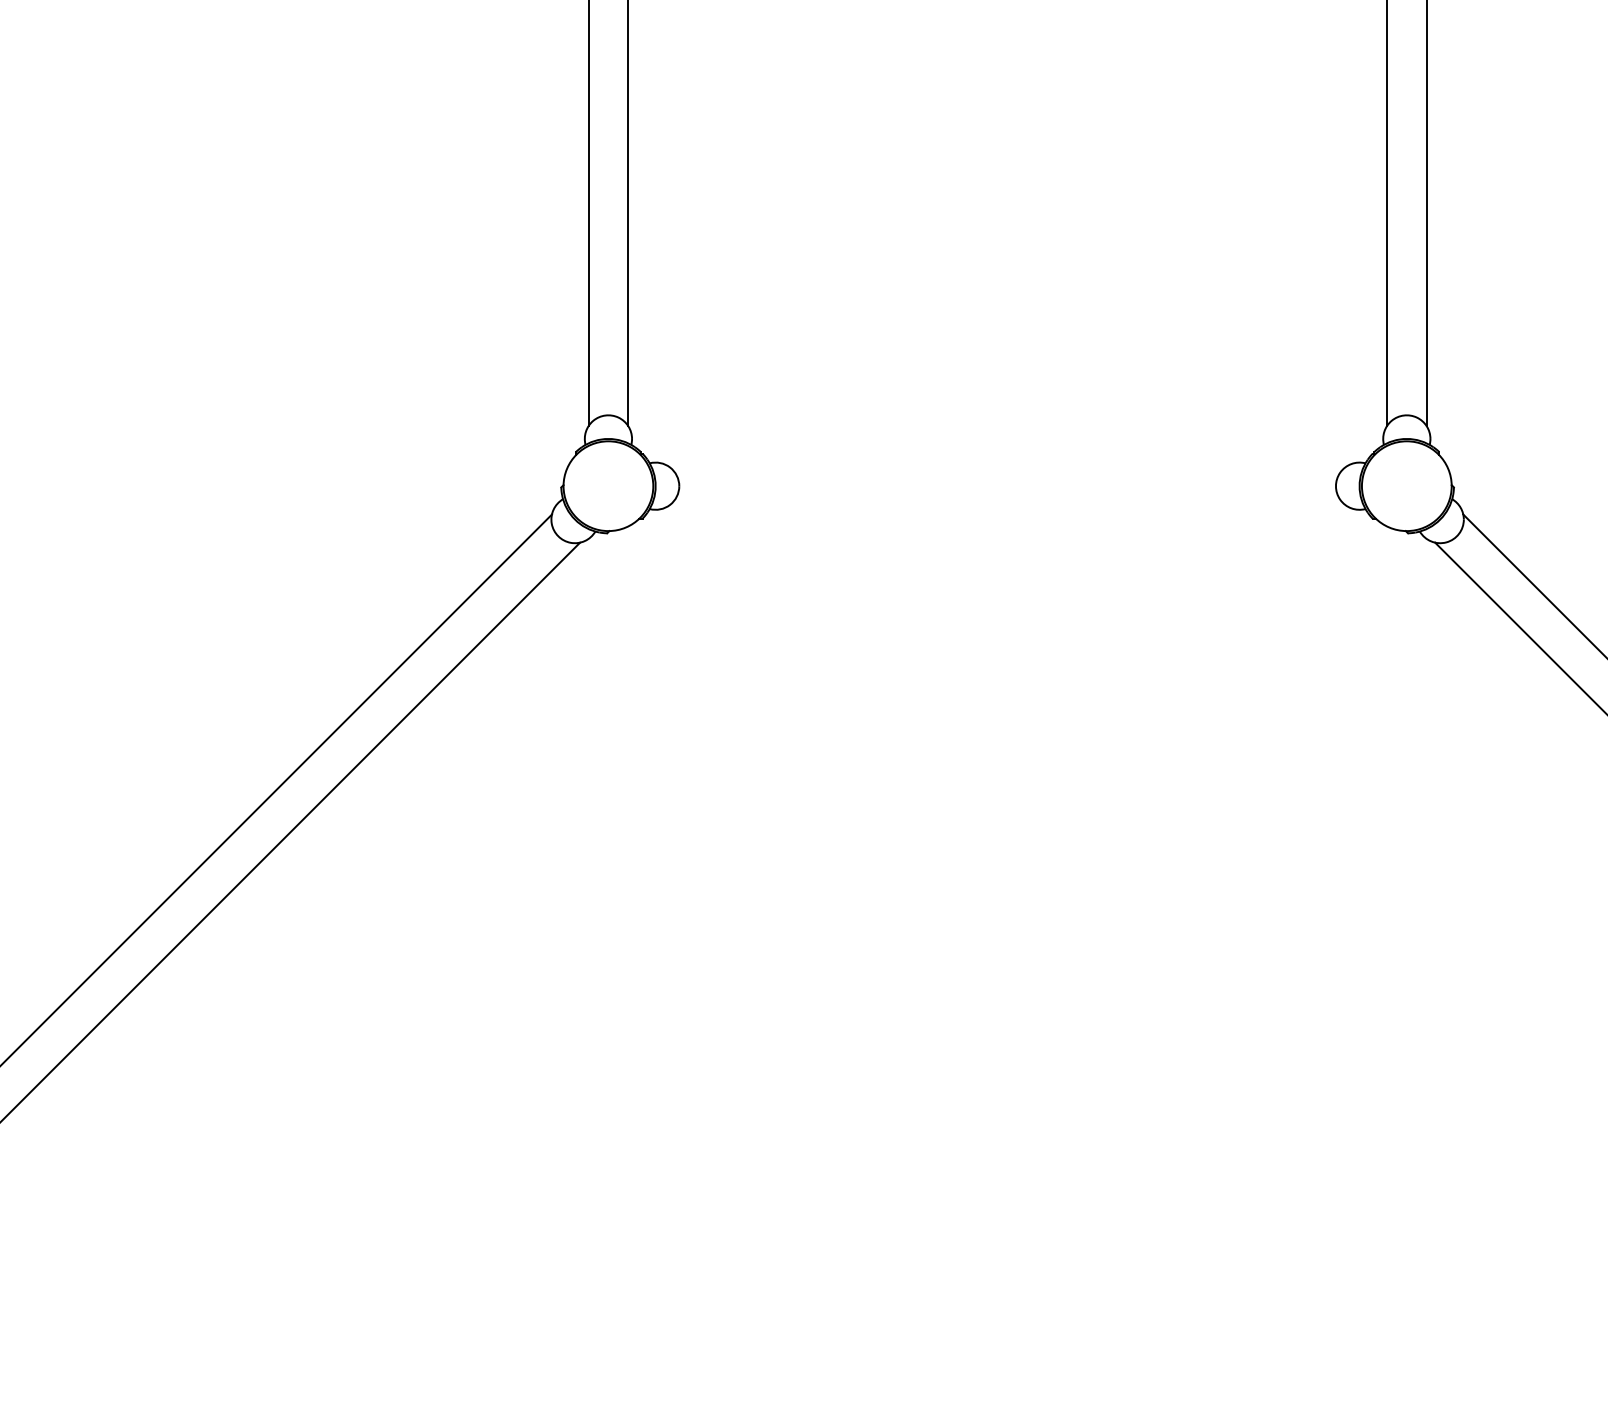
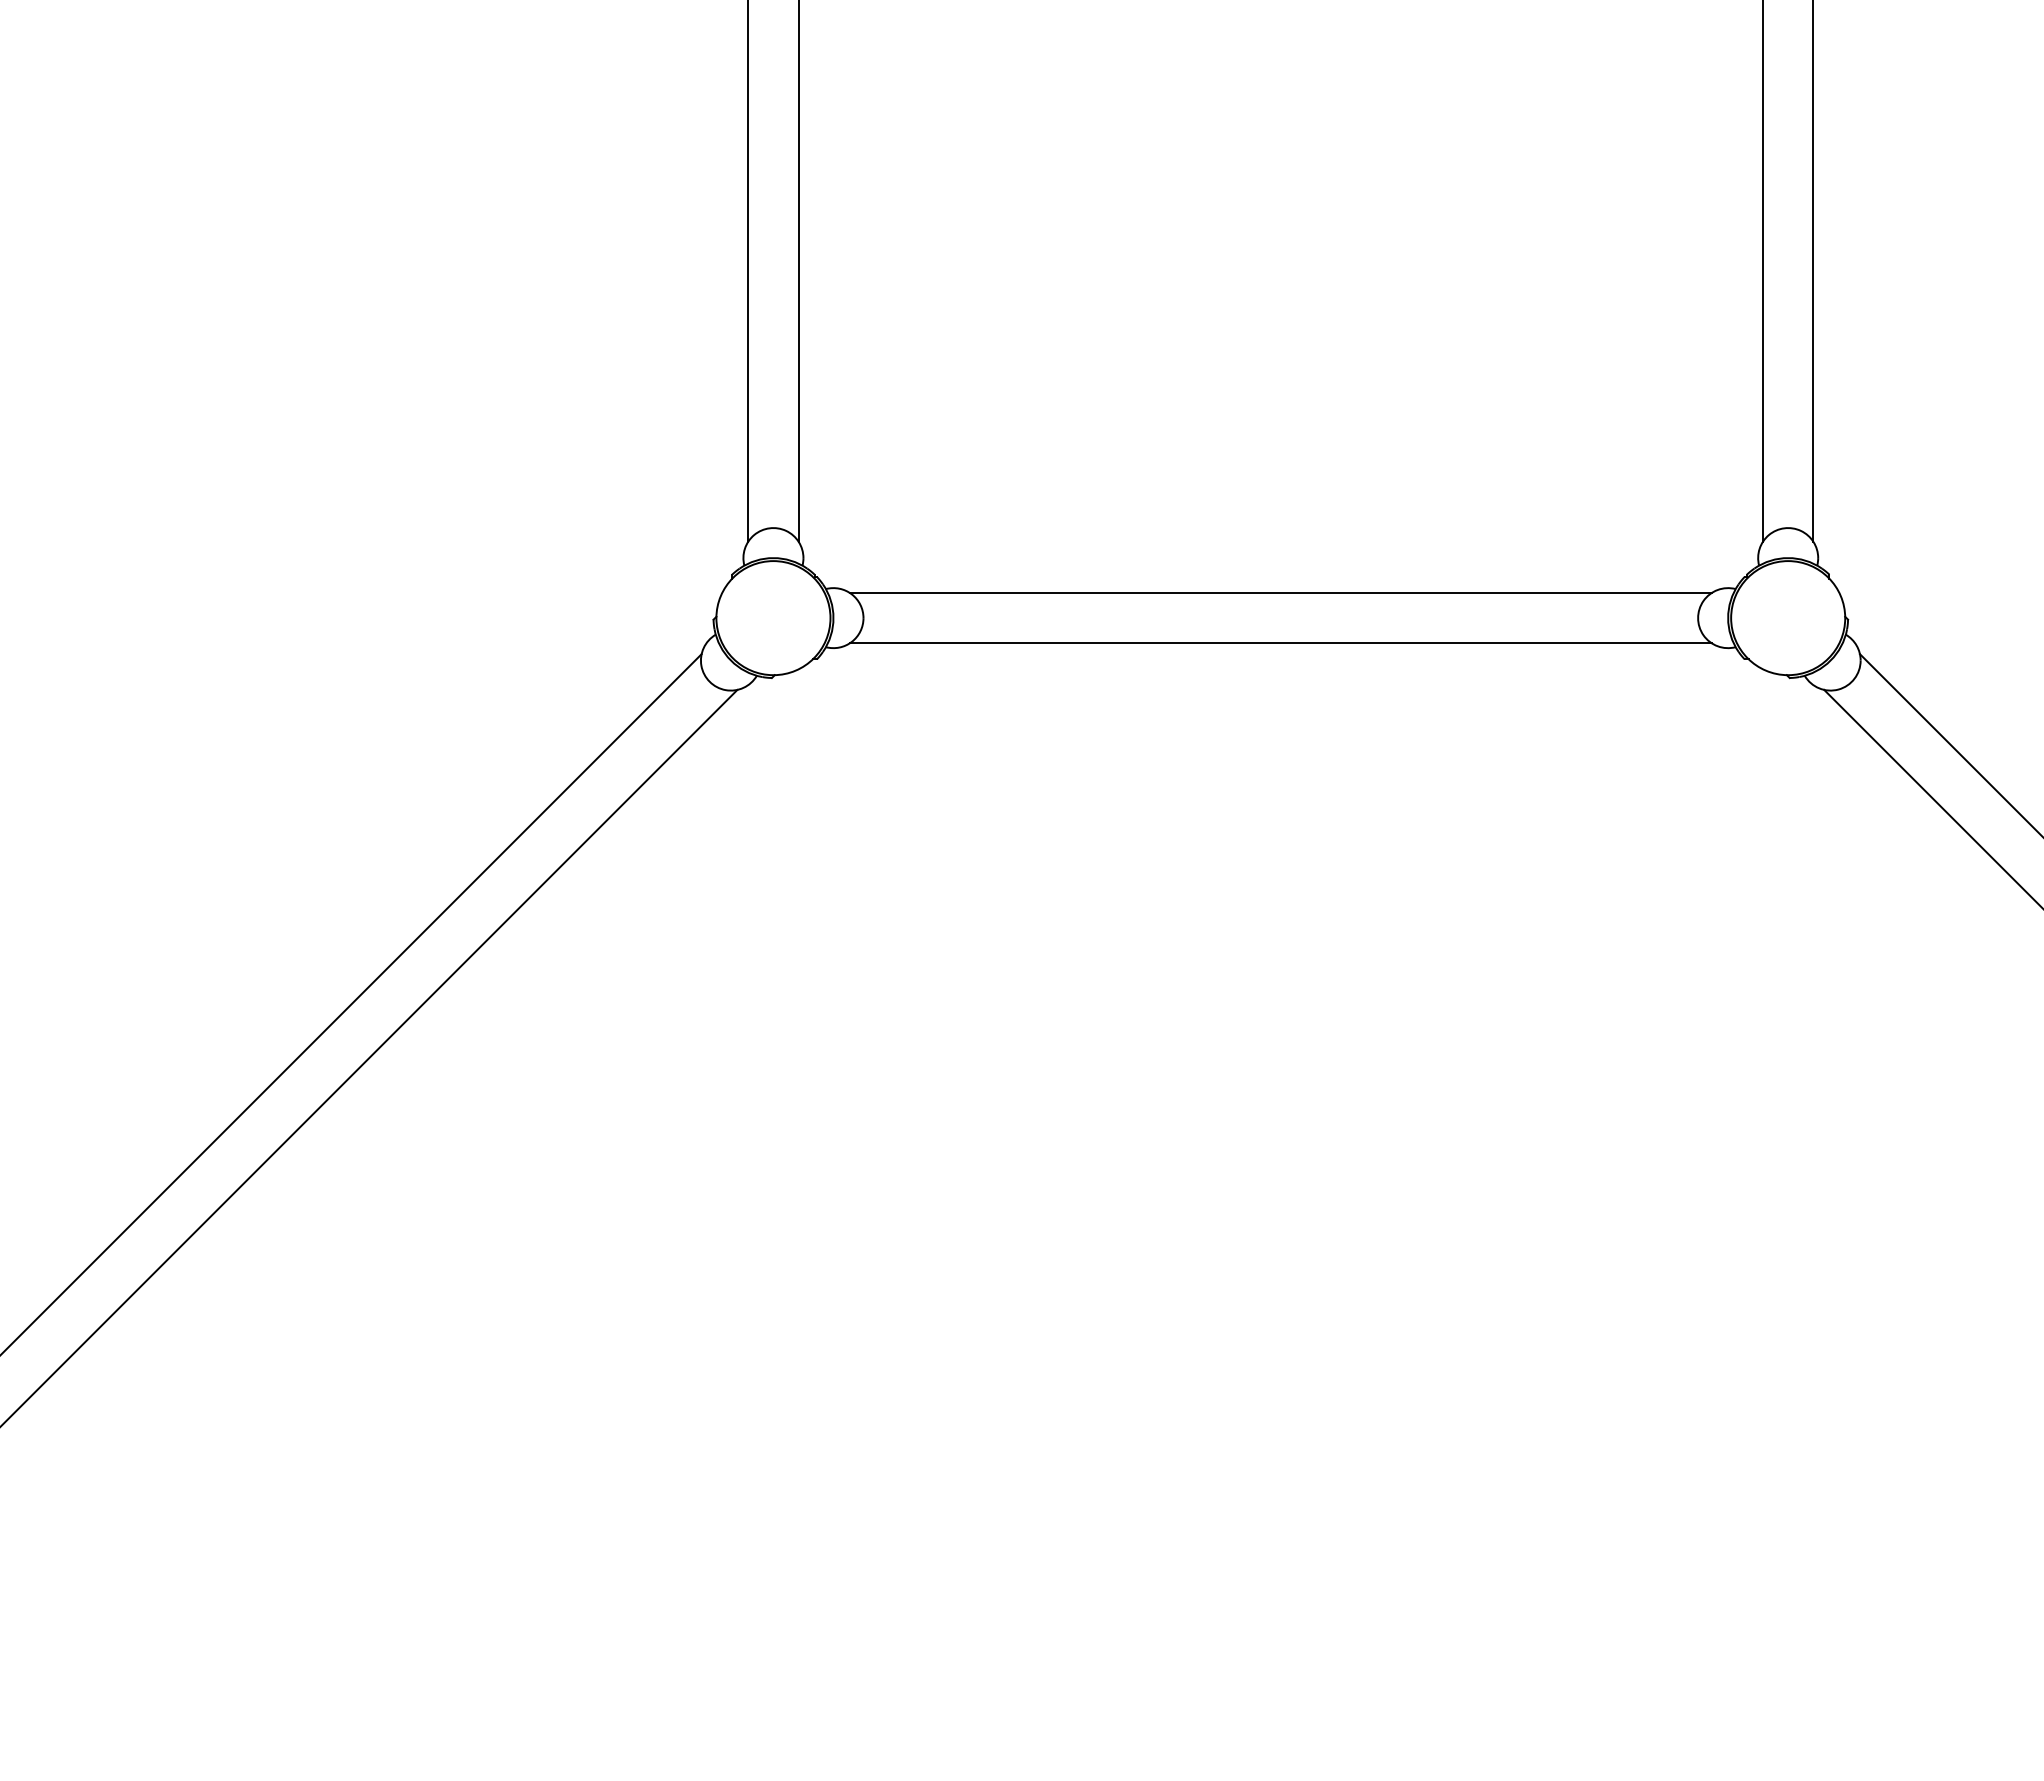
line: (1007, 466) -> (1280, 592), added
line: (1007, 506) -> (1280, 643), added

